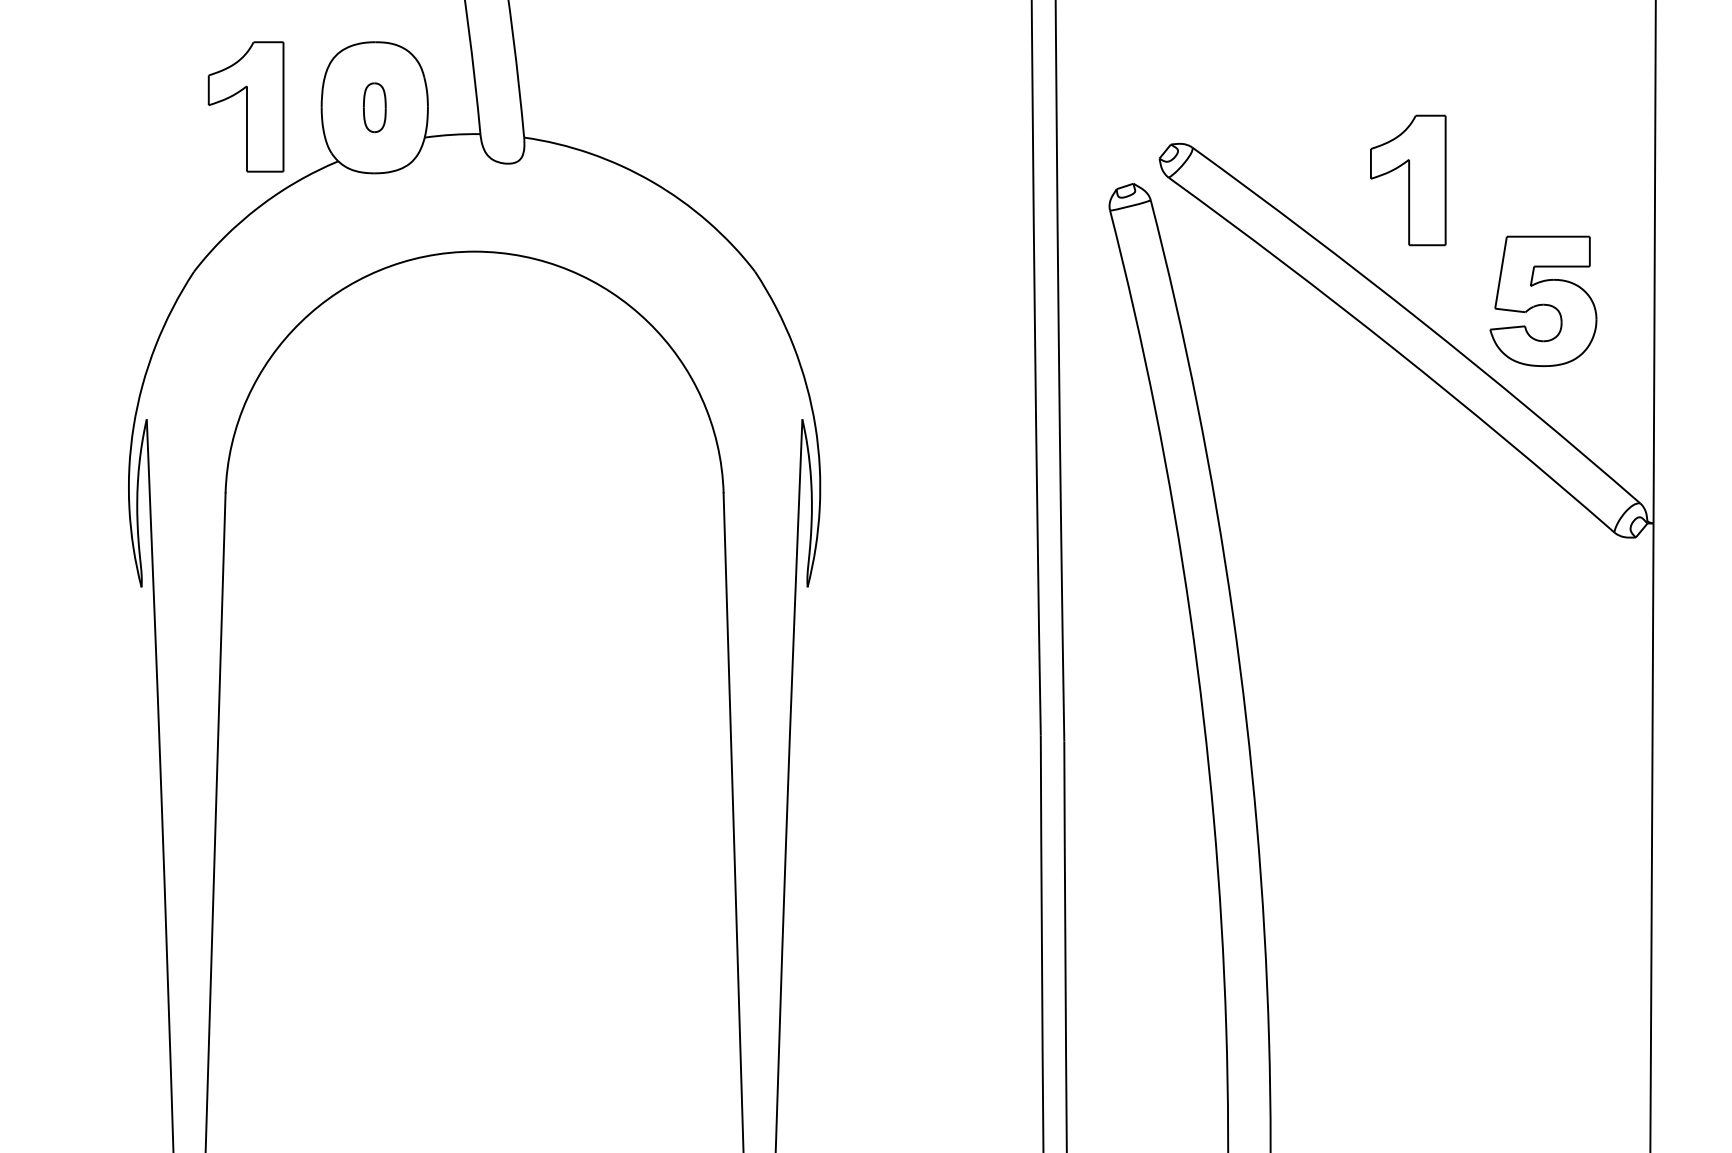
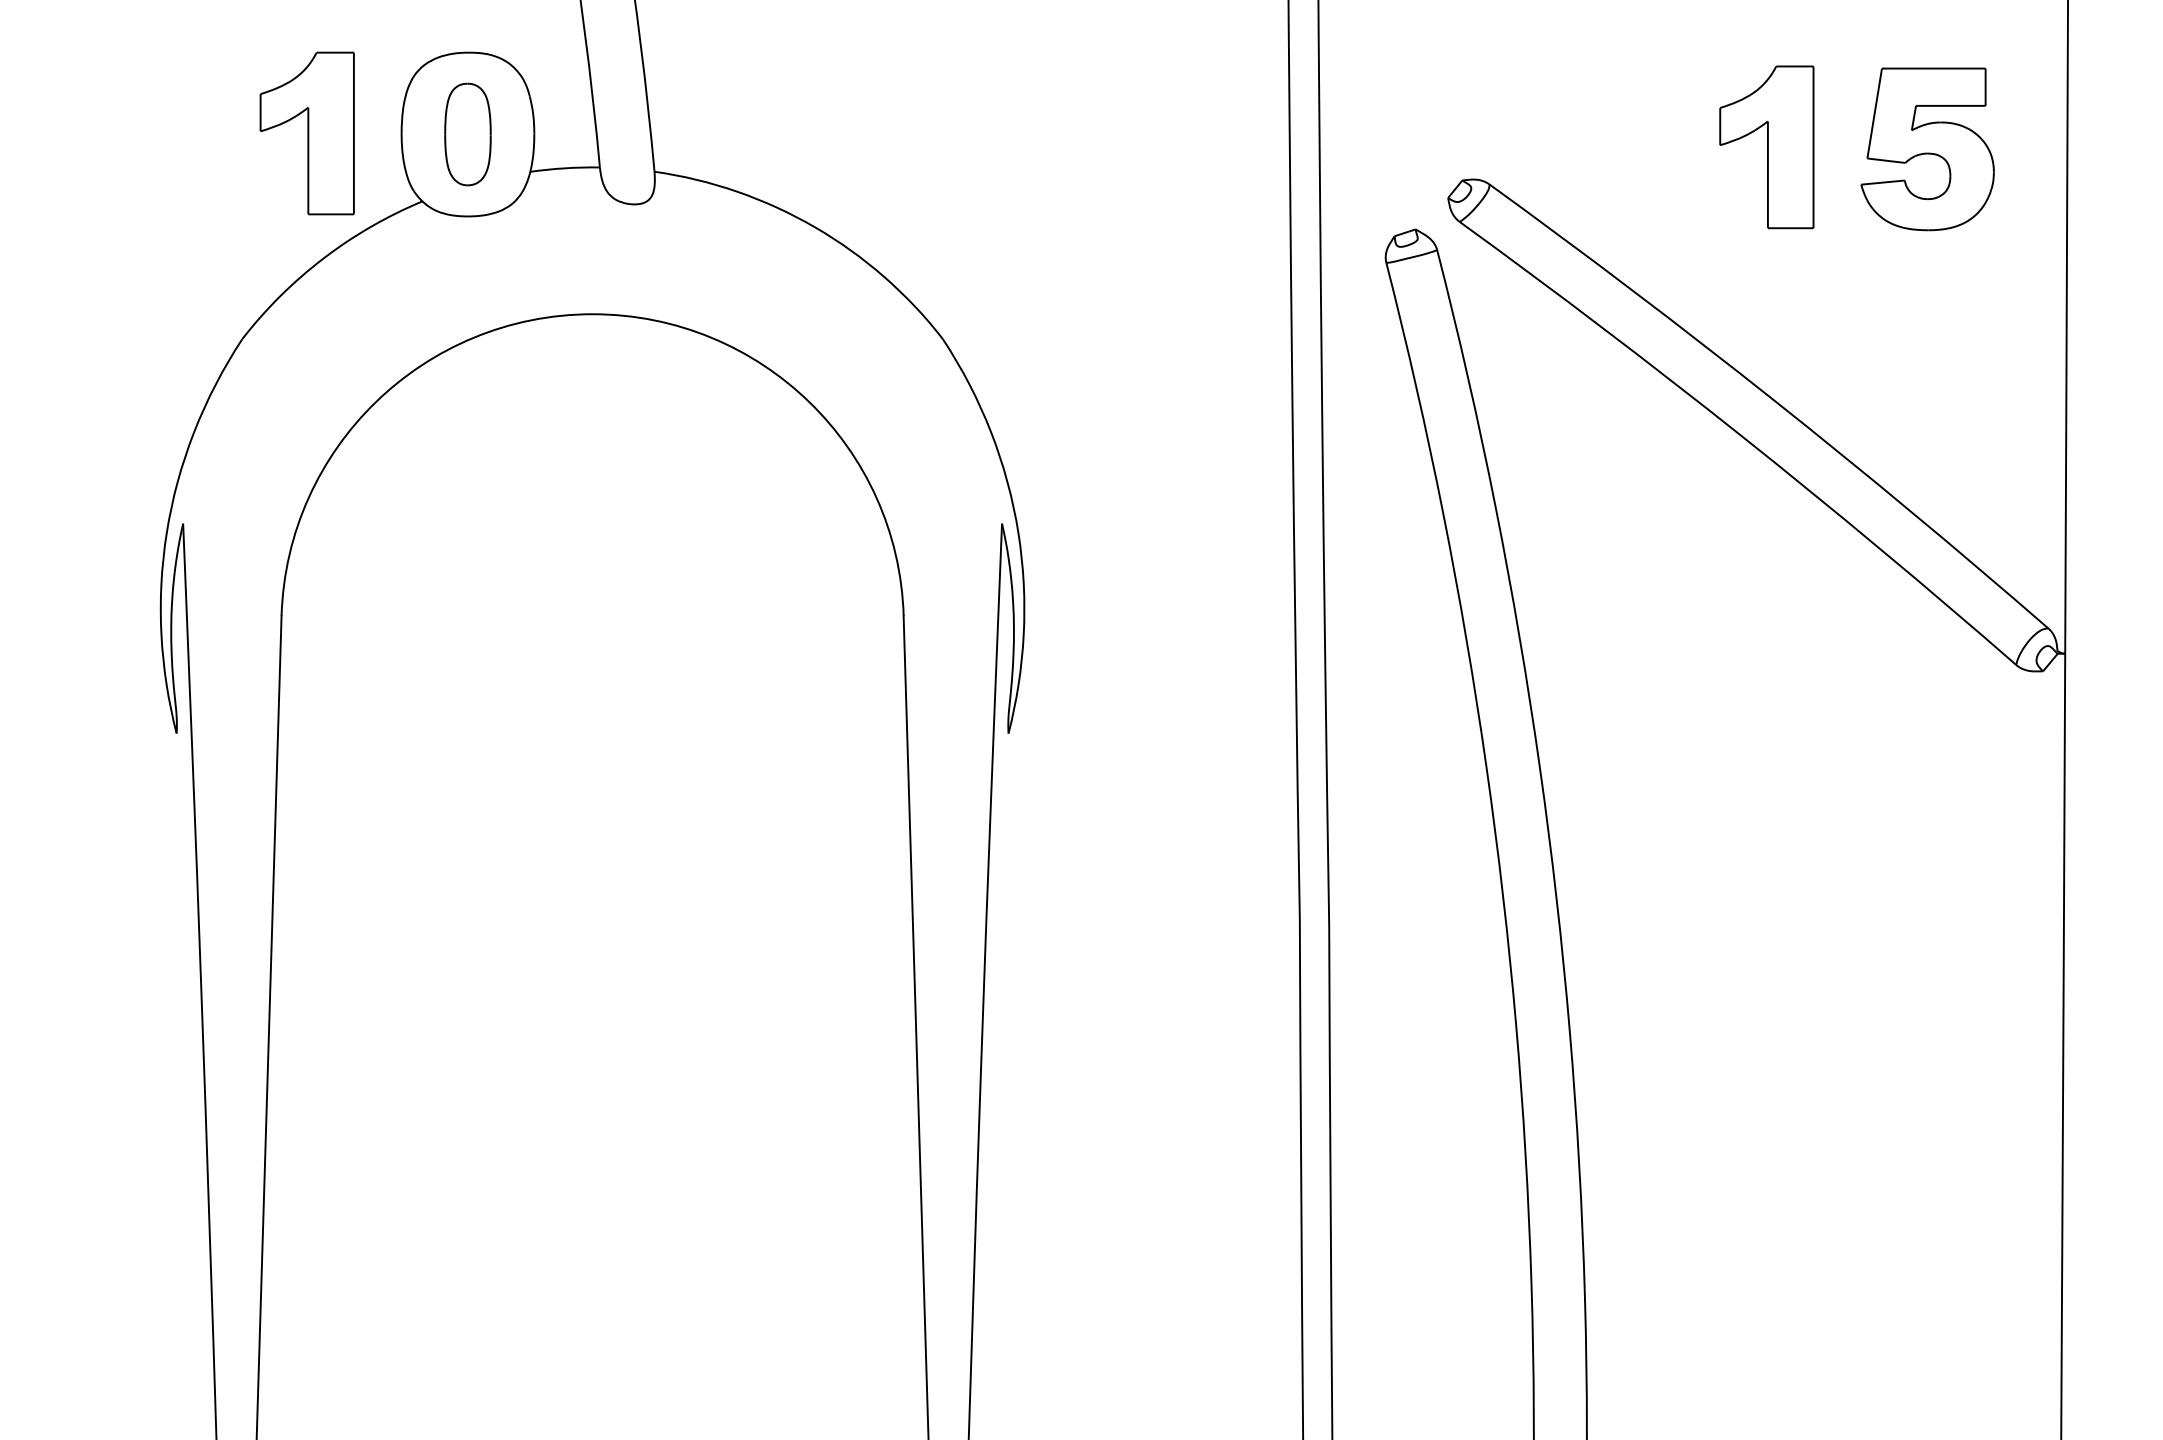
part: (374, 107) -> (467, 134), size x1.67
part: (1408, 180) -> (1766, 147), moved
part: (1543, 301) -> (1927, 149), moved

